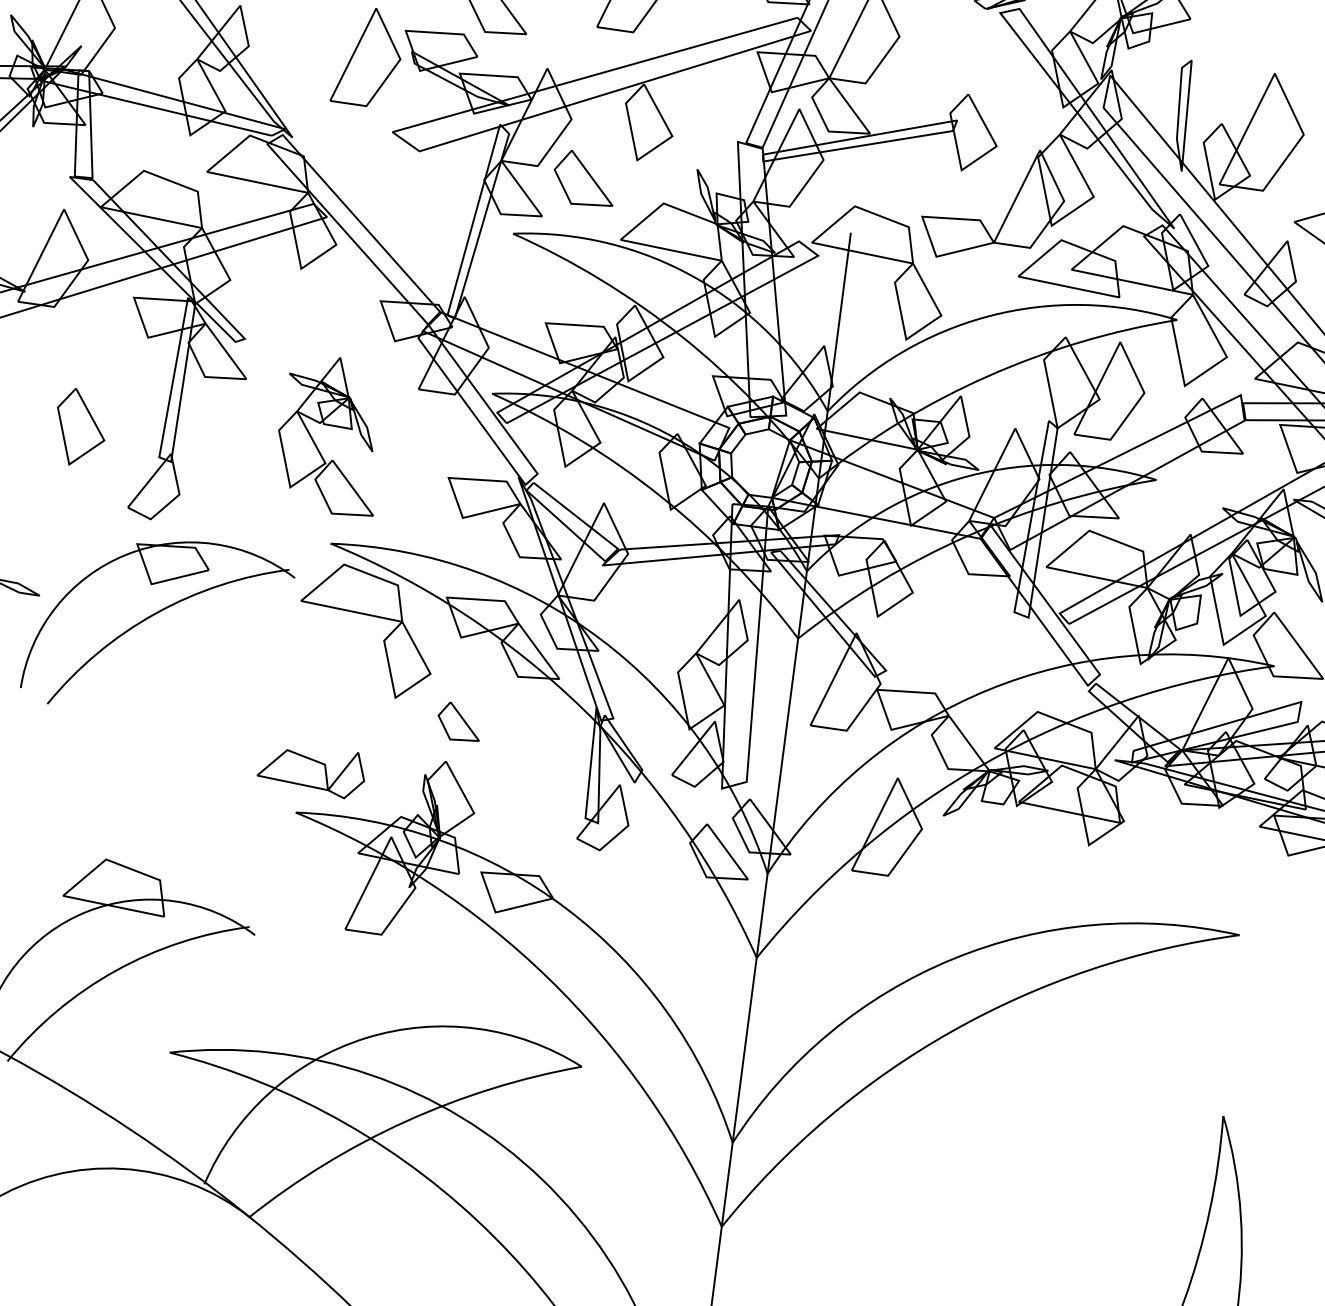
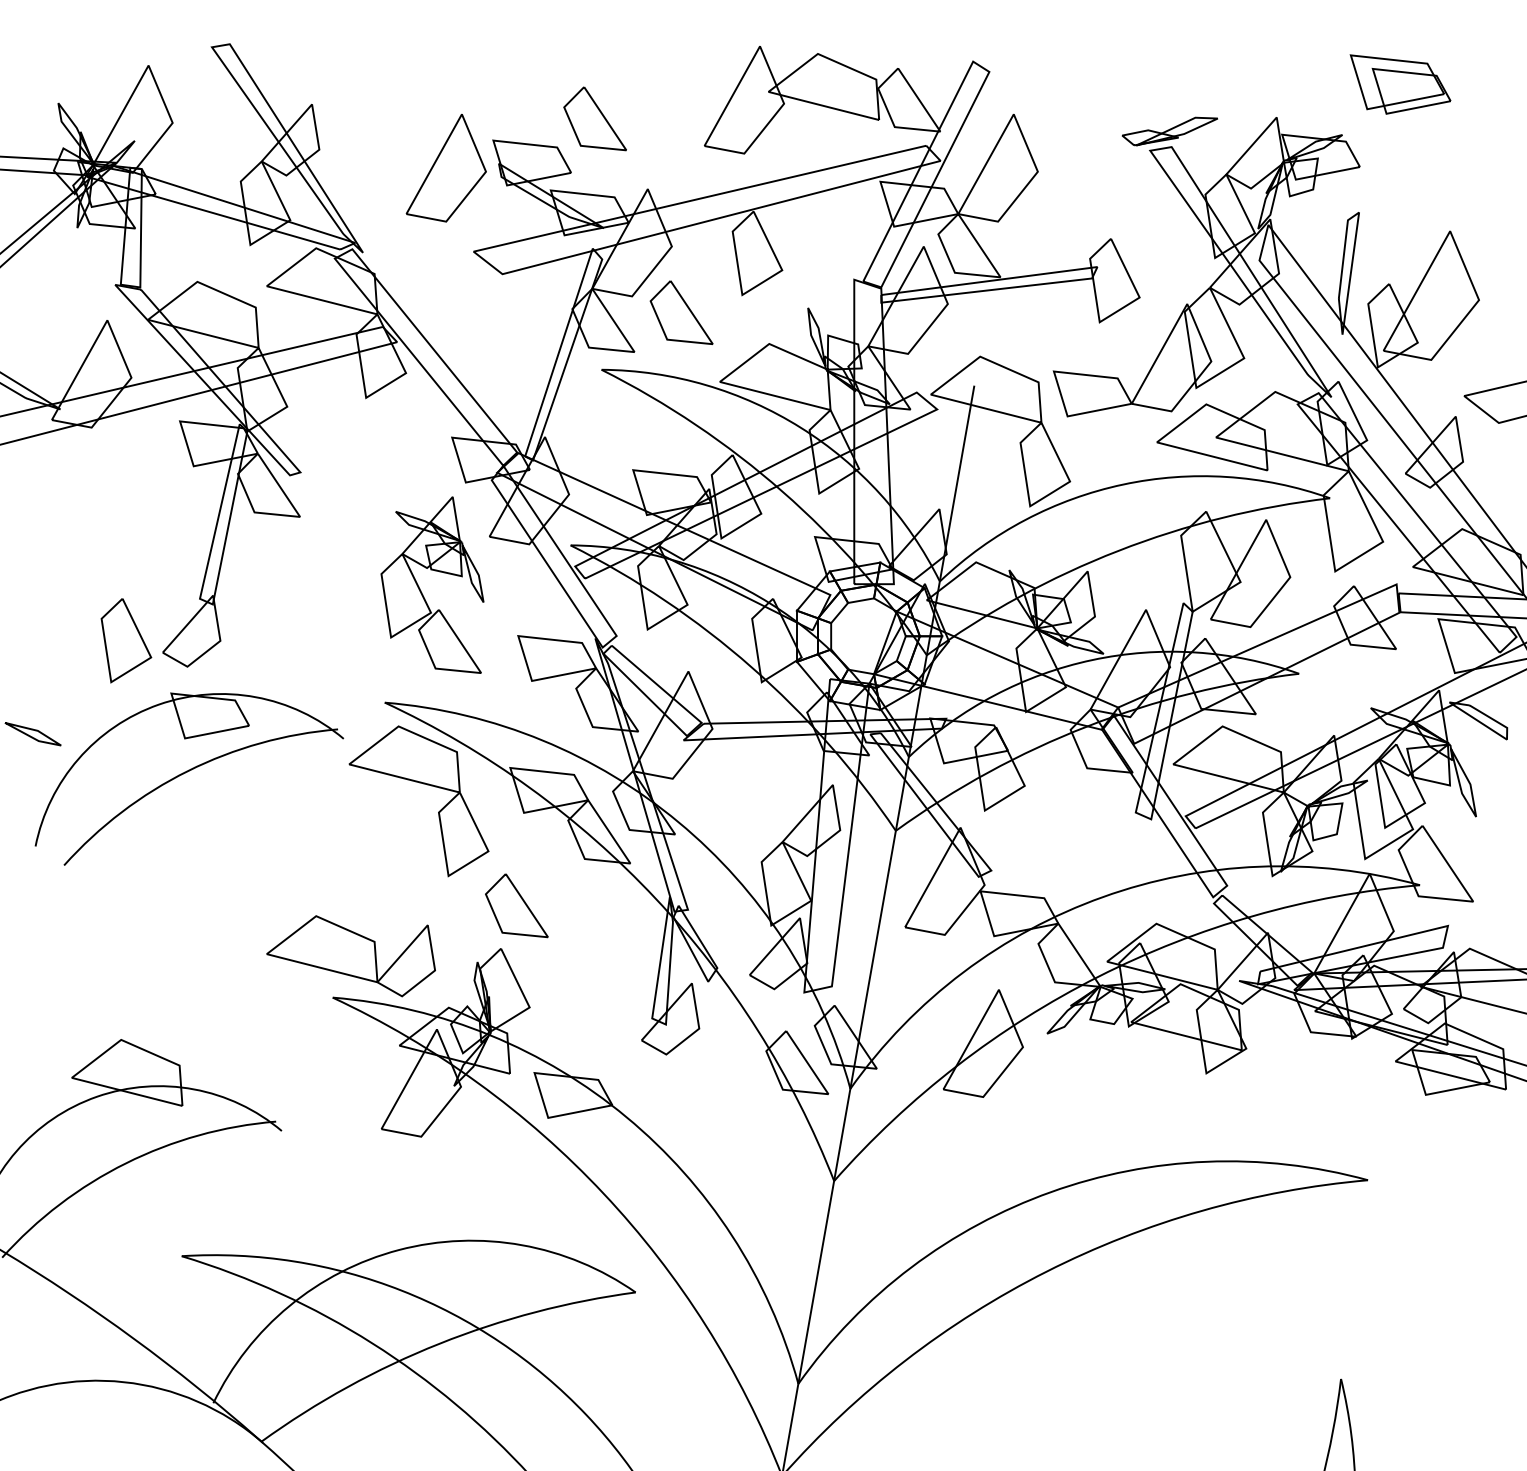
part: (81, 426) -> (126, 640), moved
part: (315, 443) -> (421, 590), moved
part: (458, 721) -> (516, 905), size x1.43
part: (310, 774) -> (350, 956), size x1.43

